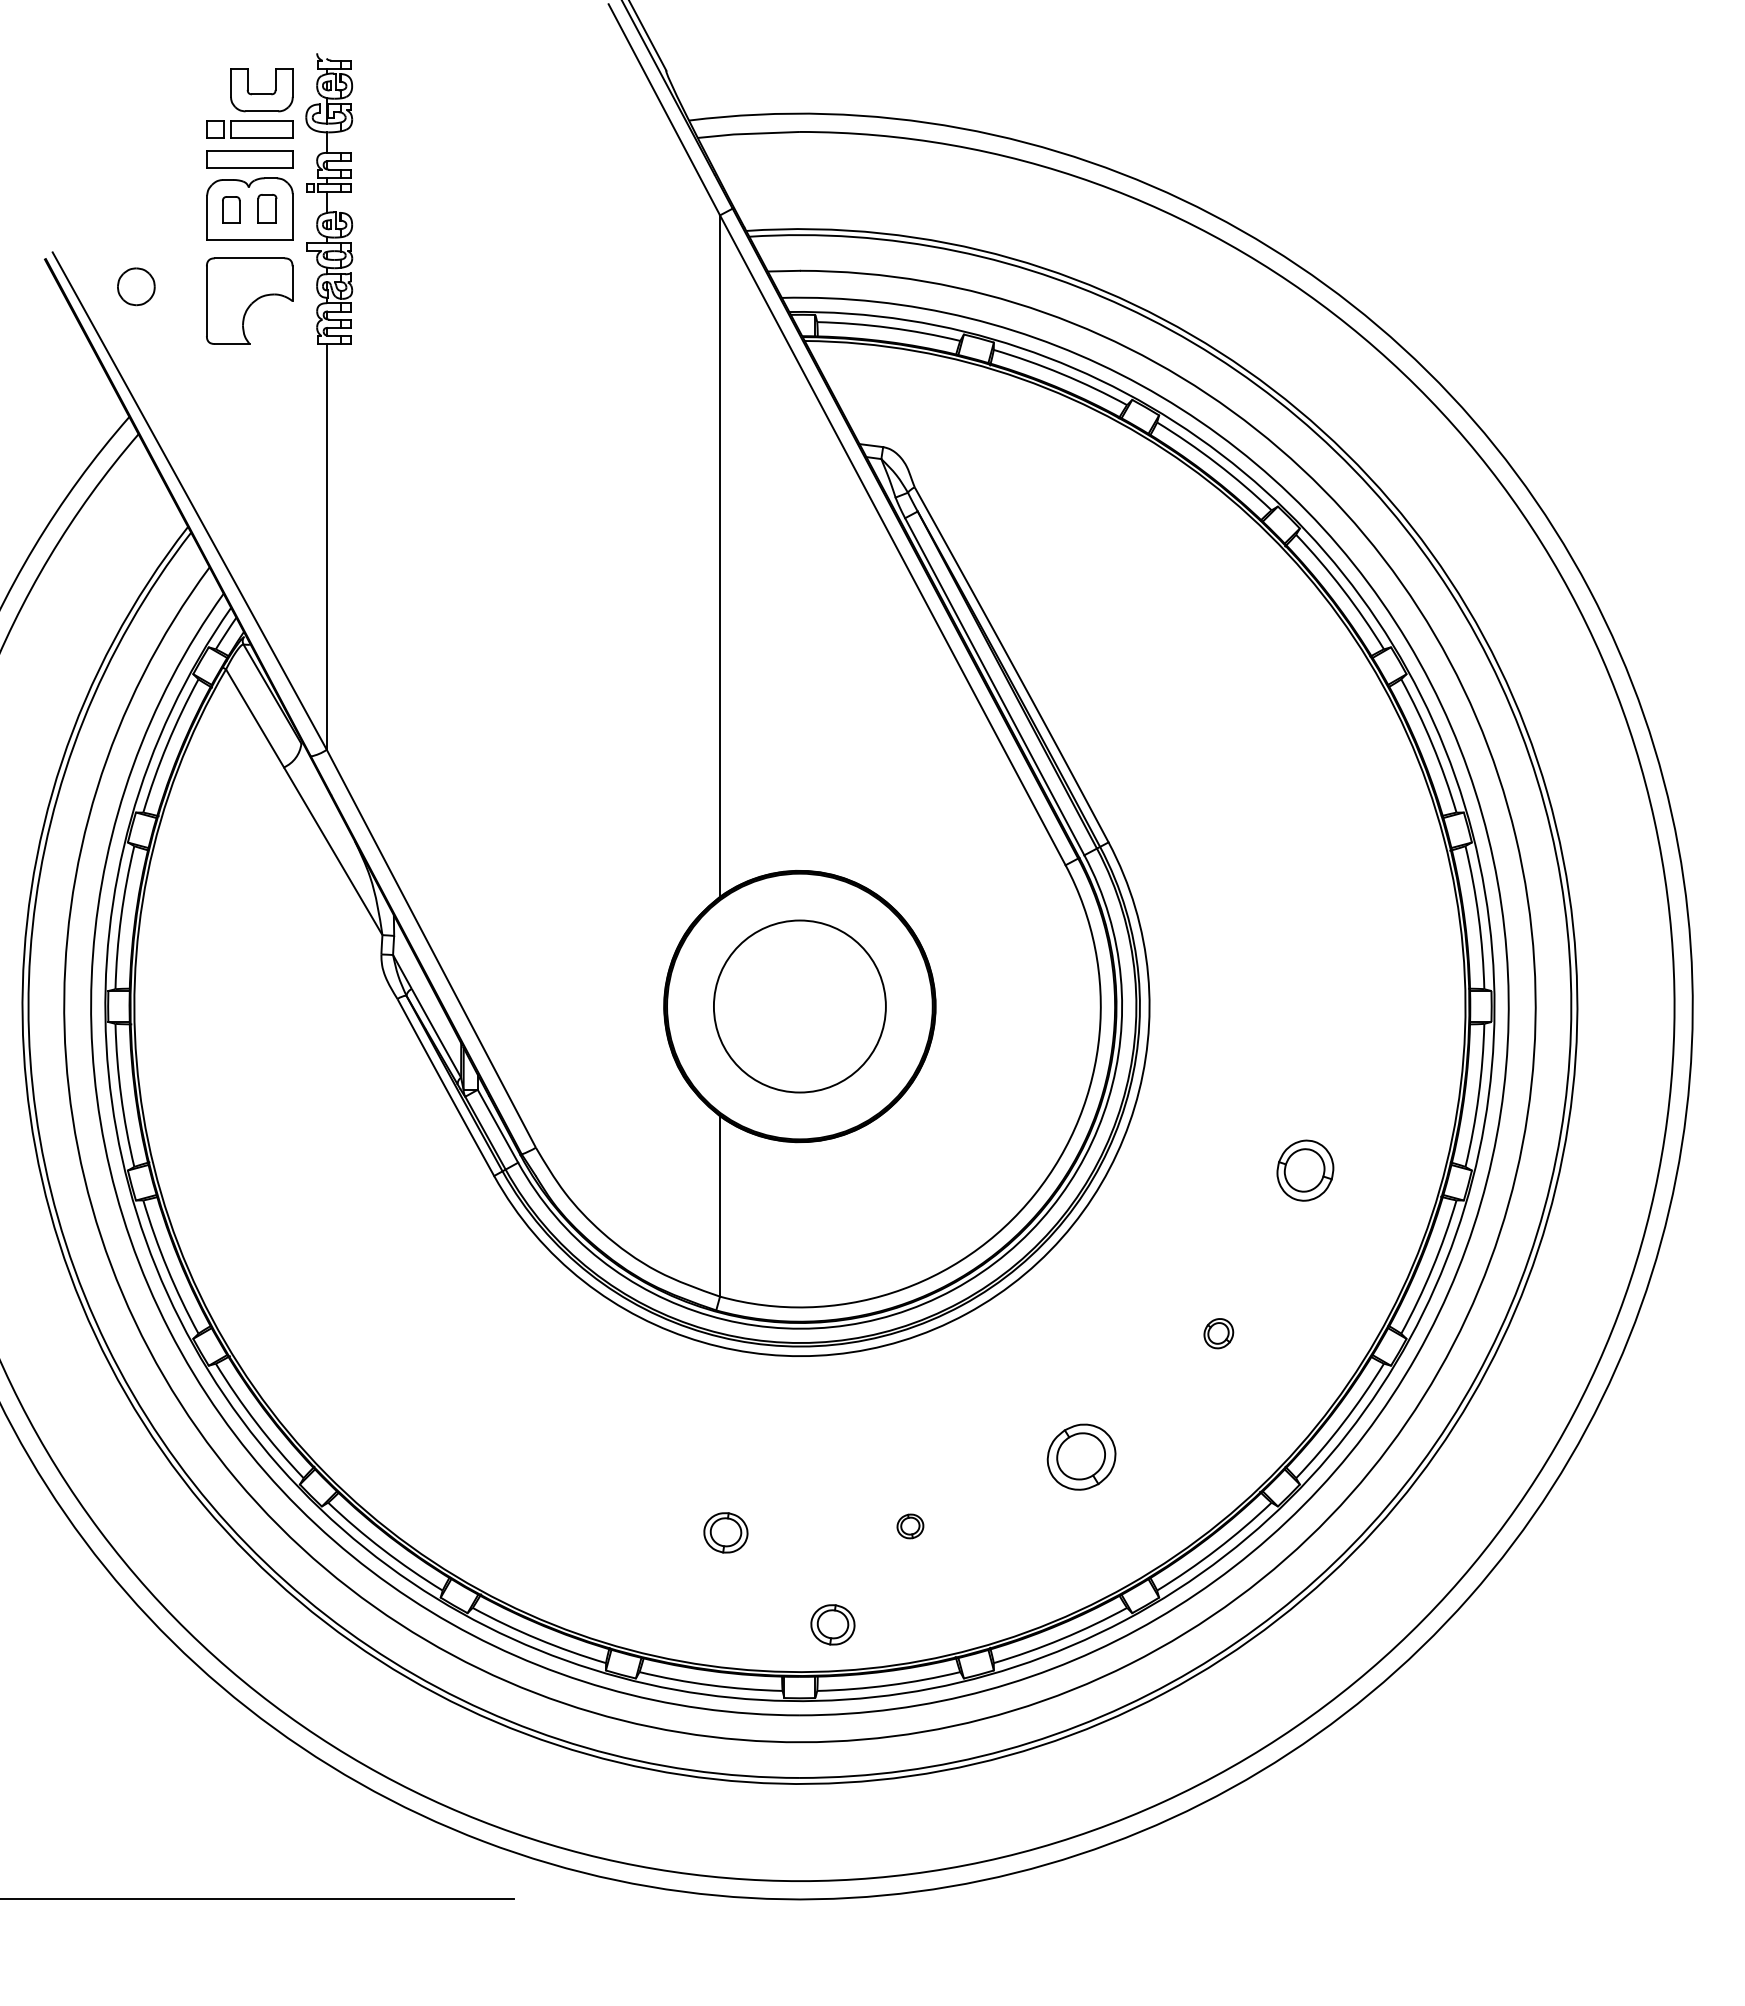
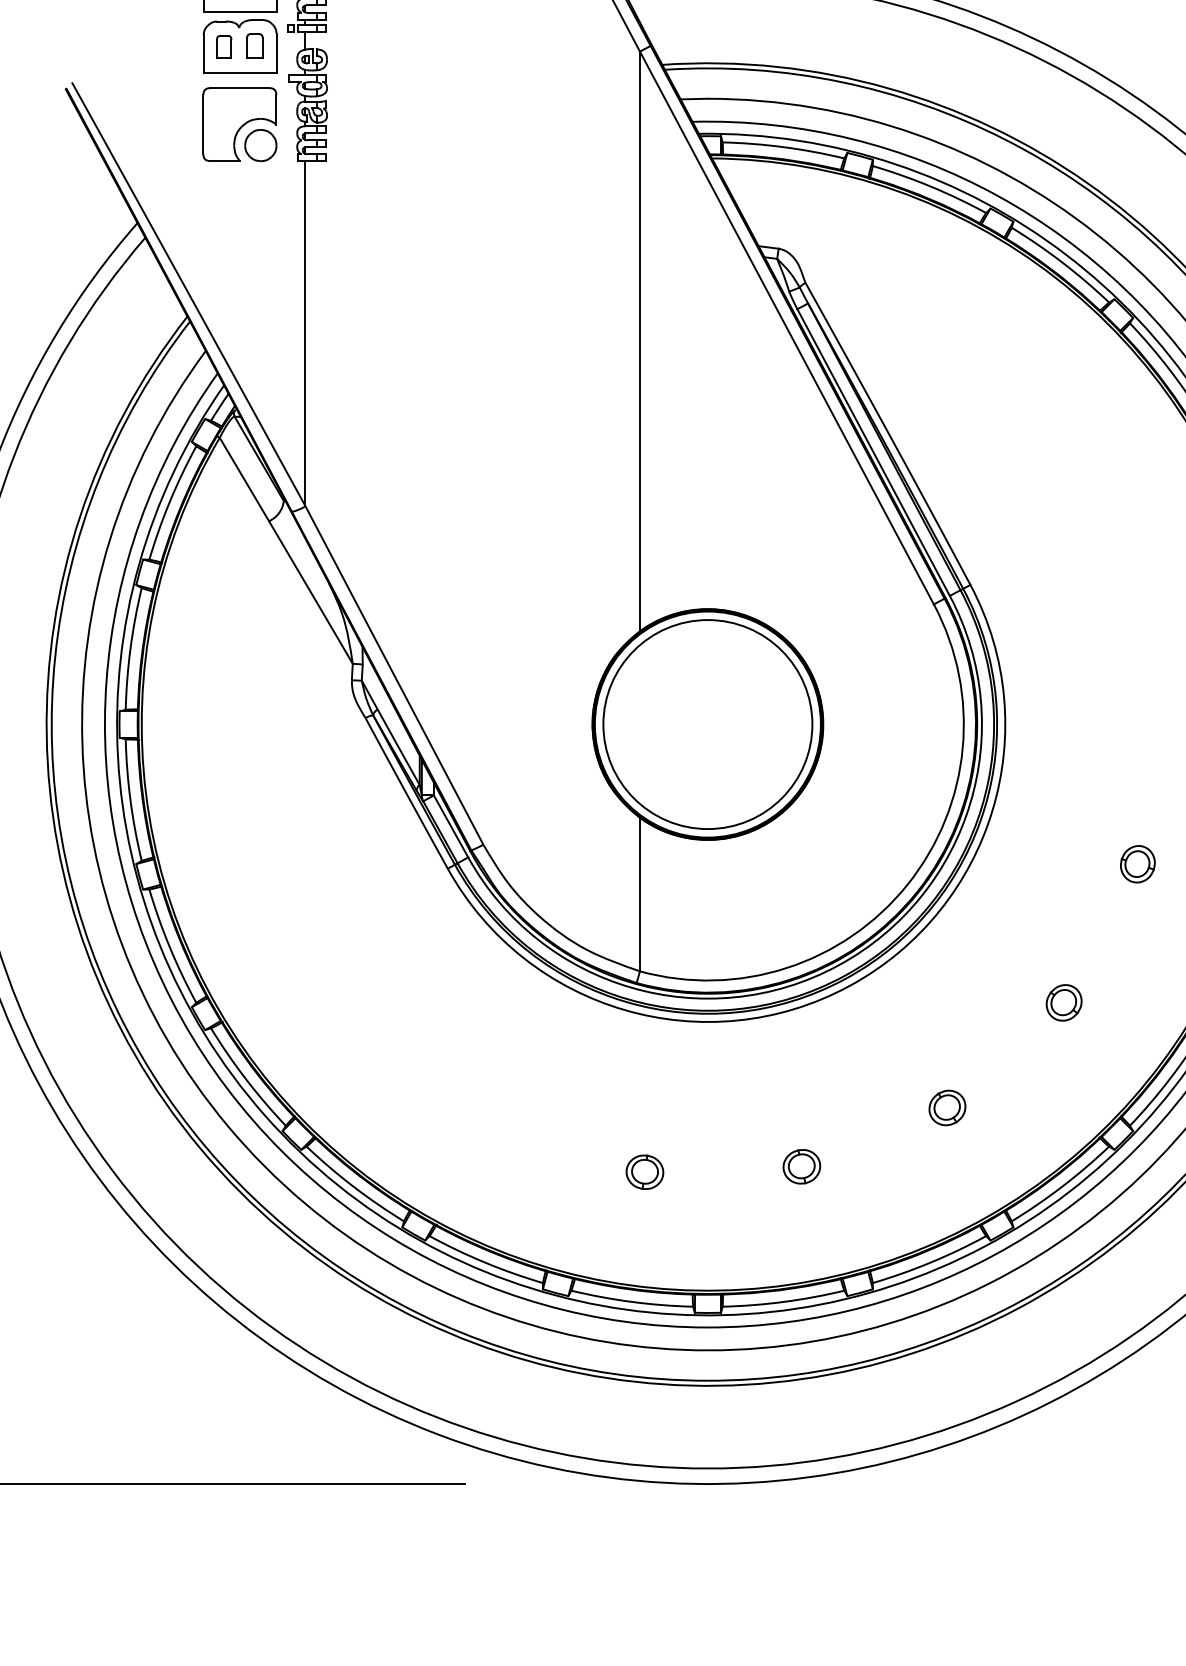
part: (136, 286) -> (260, 145), moved
circle: (799, 1006) -> (707, 724), size x1.43
part: (1305, 1170) -> (1137, 864), size x0.71
part: (1218, 1333) -> (1063, 1002), size x1.43
part: (1081, 1457) -> (947, 1108), size x0.62
part: (910, 1526) -> (801, 1166), size x1.67
part: (832, 1624) -> (735, 1250), removed

